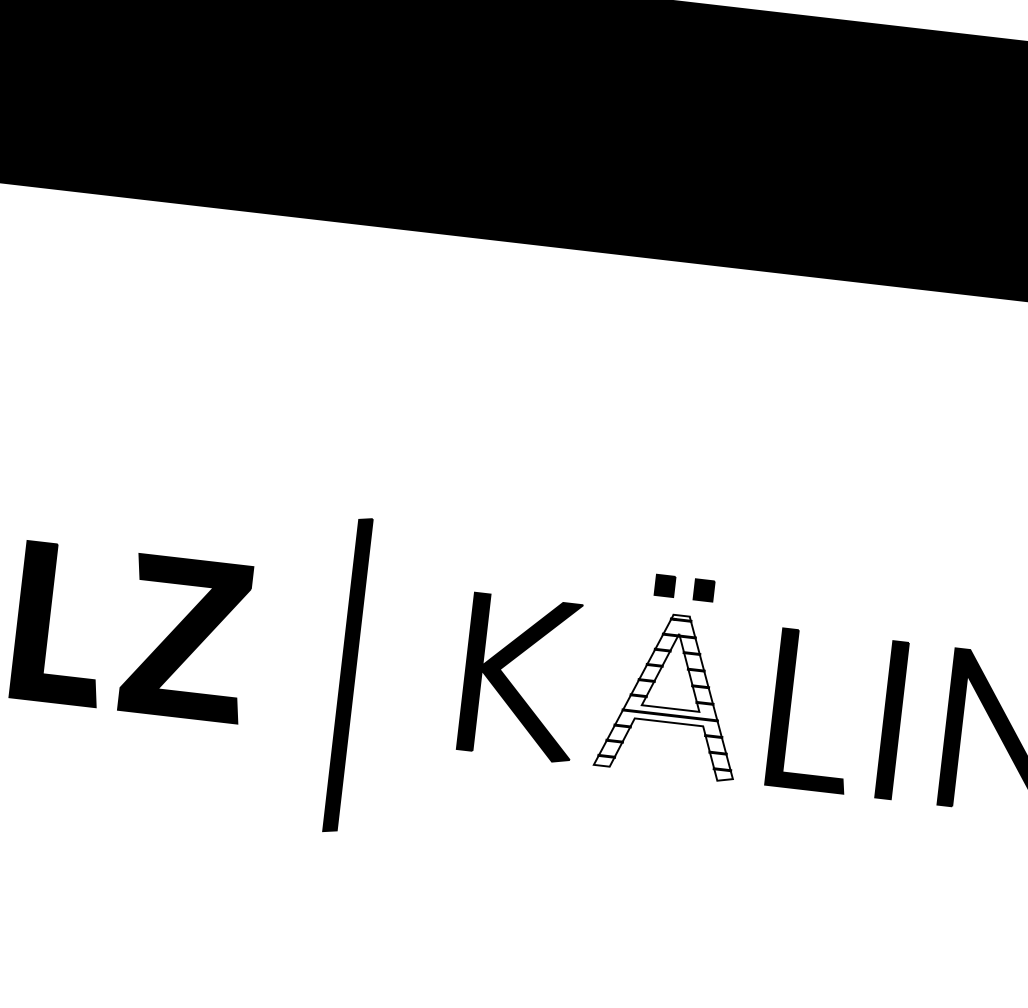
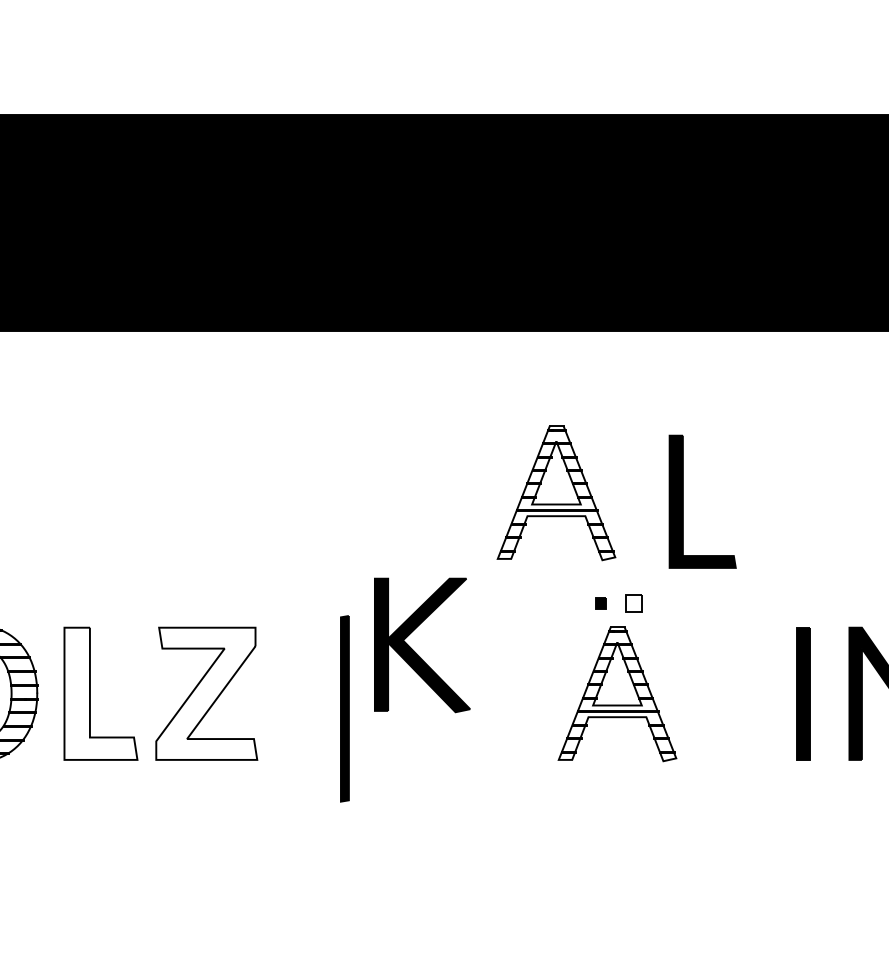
part: (627, 449) -> (556, 493), added
part: (664, 585) -> (600, 603), size x0.6
fill: (703, 590) -> (633, 603), removed
fill: (61, 623) -> (100, 693), removed
fill: (186, 638) -> (206, 693), removed
part: (347, 674) -> (344, 708), size x0.7
part: (512, 684) -> (415, 651), moved
part: (790, 708) -> (683, 501), moved

